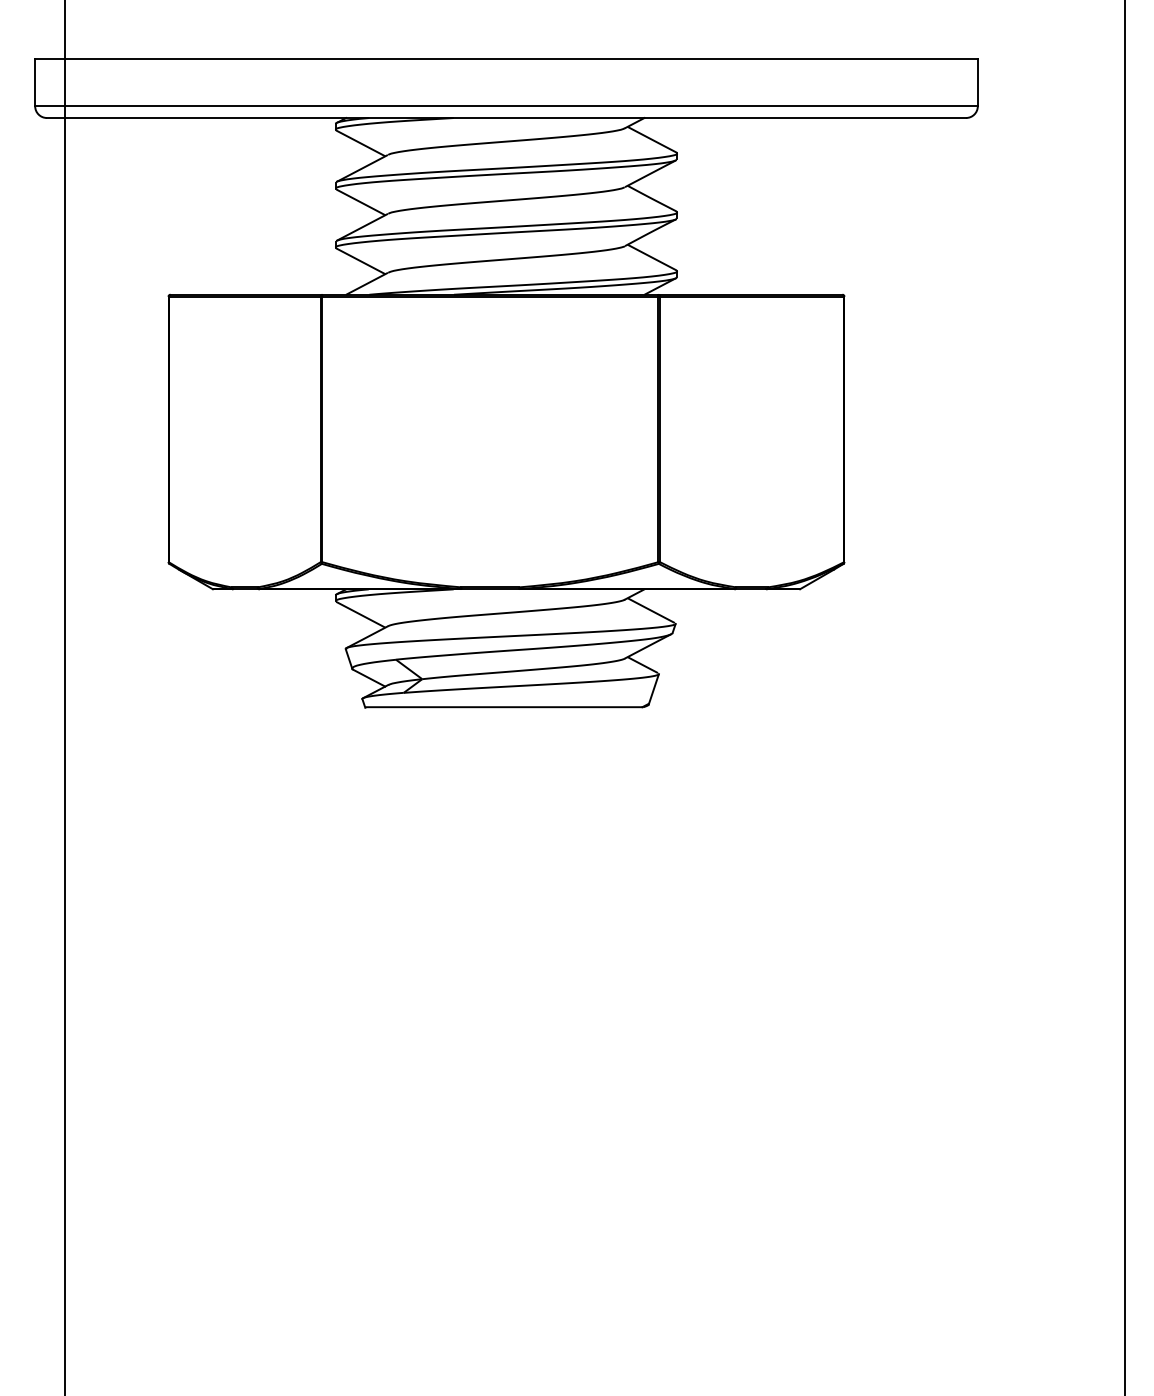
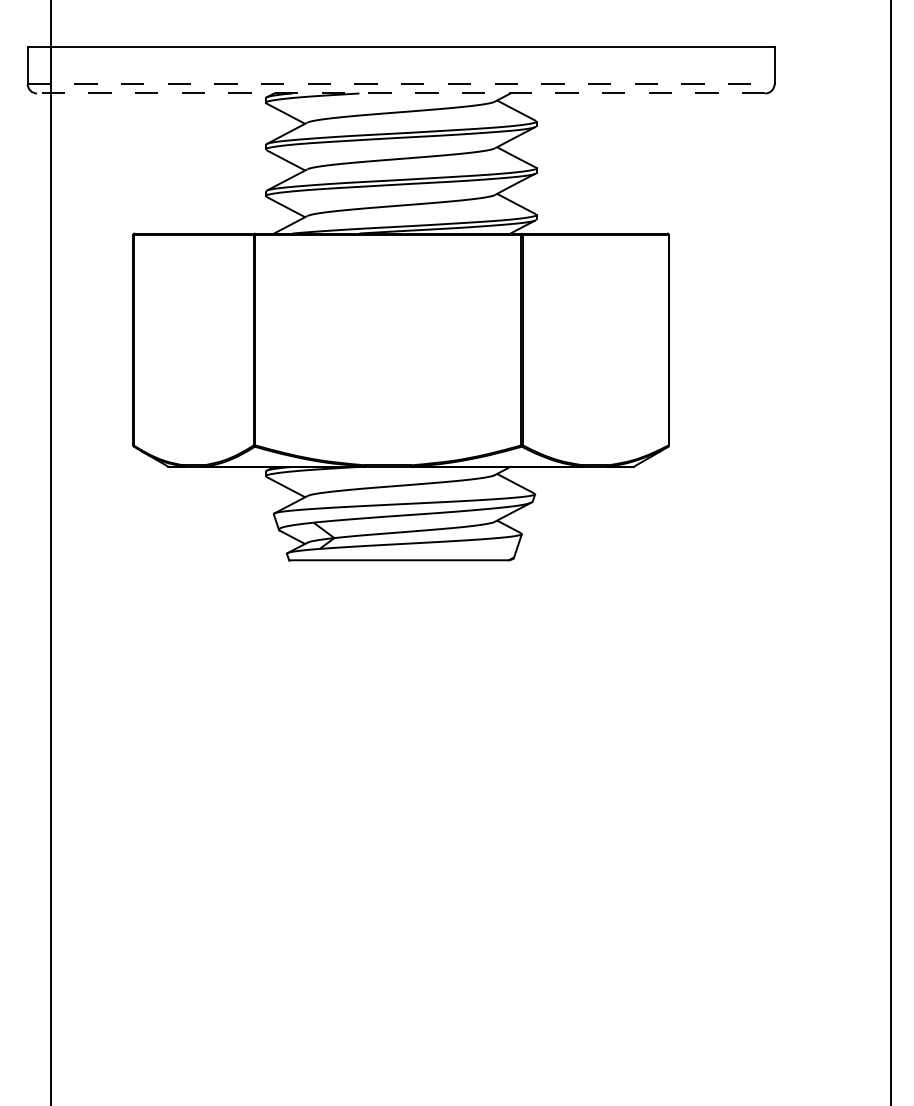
line: (506, 106) -> (401, 84), solid -> dashed
line: (505, 118) -> (400, 93), solid -> dashed

